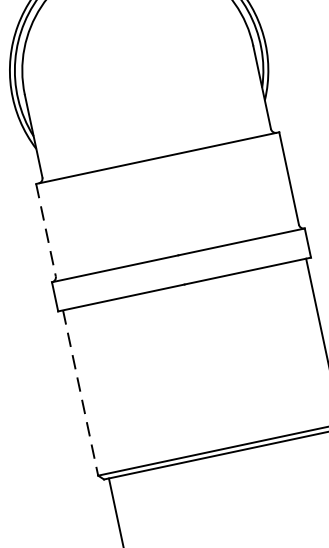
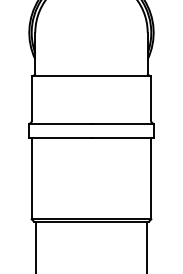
line: (45, 230) -> (31, 98), dashed -> solid
line: (80, 392) -> (31, 178), dashed -> solid

